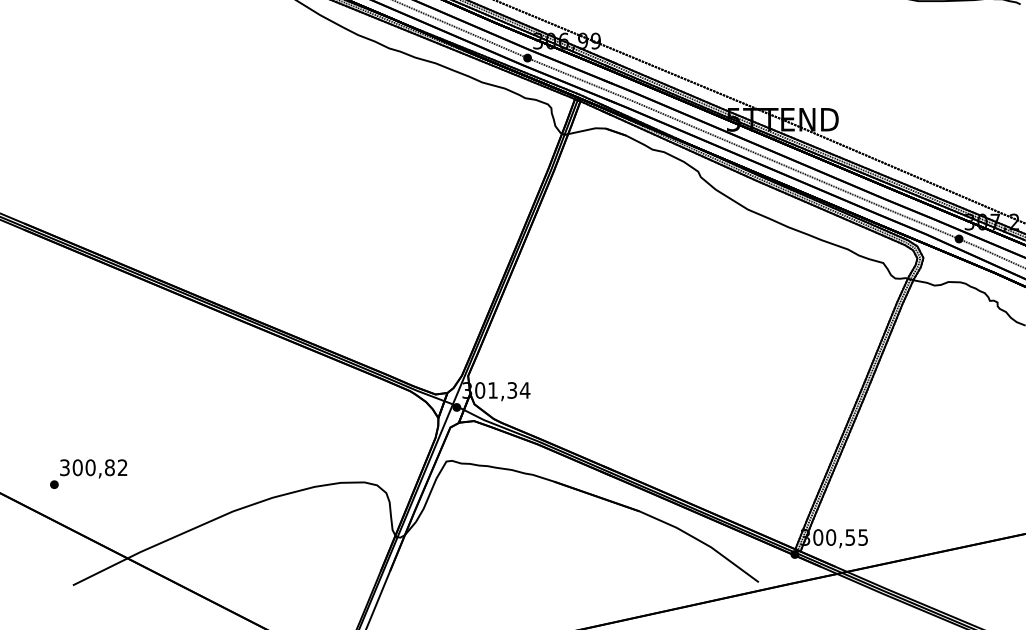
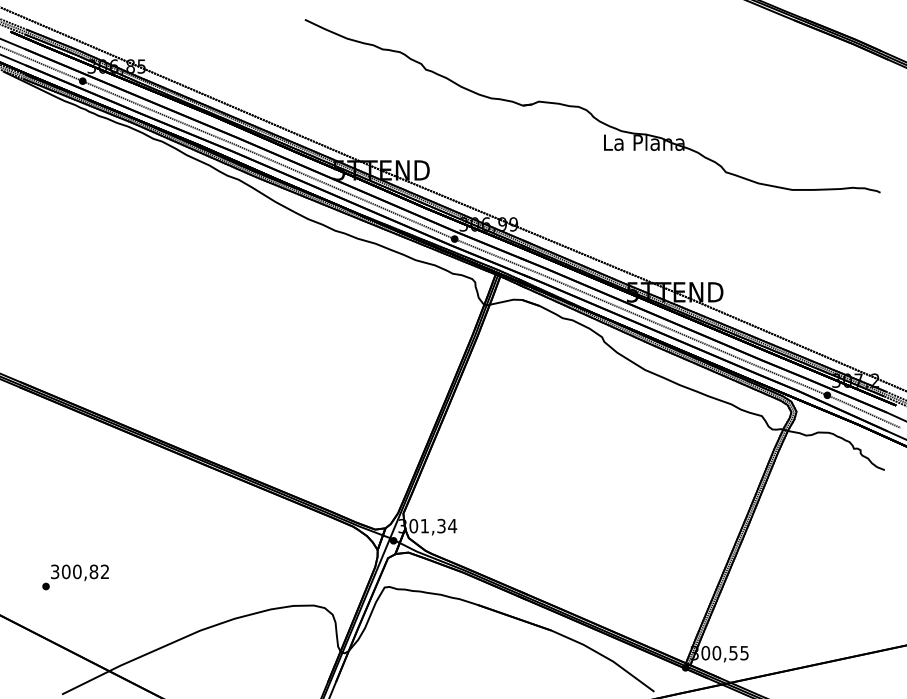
text: (88, 474) -> (75, 577), moved

